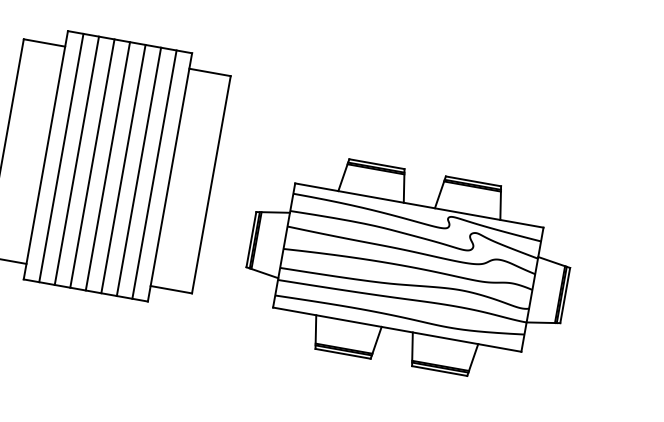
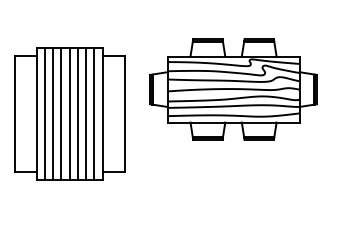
part: (408, 267) -> (233, 89), moved

